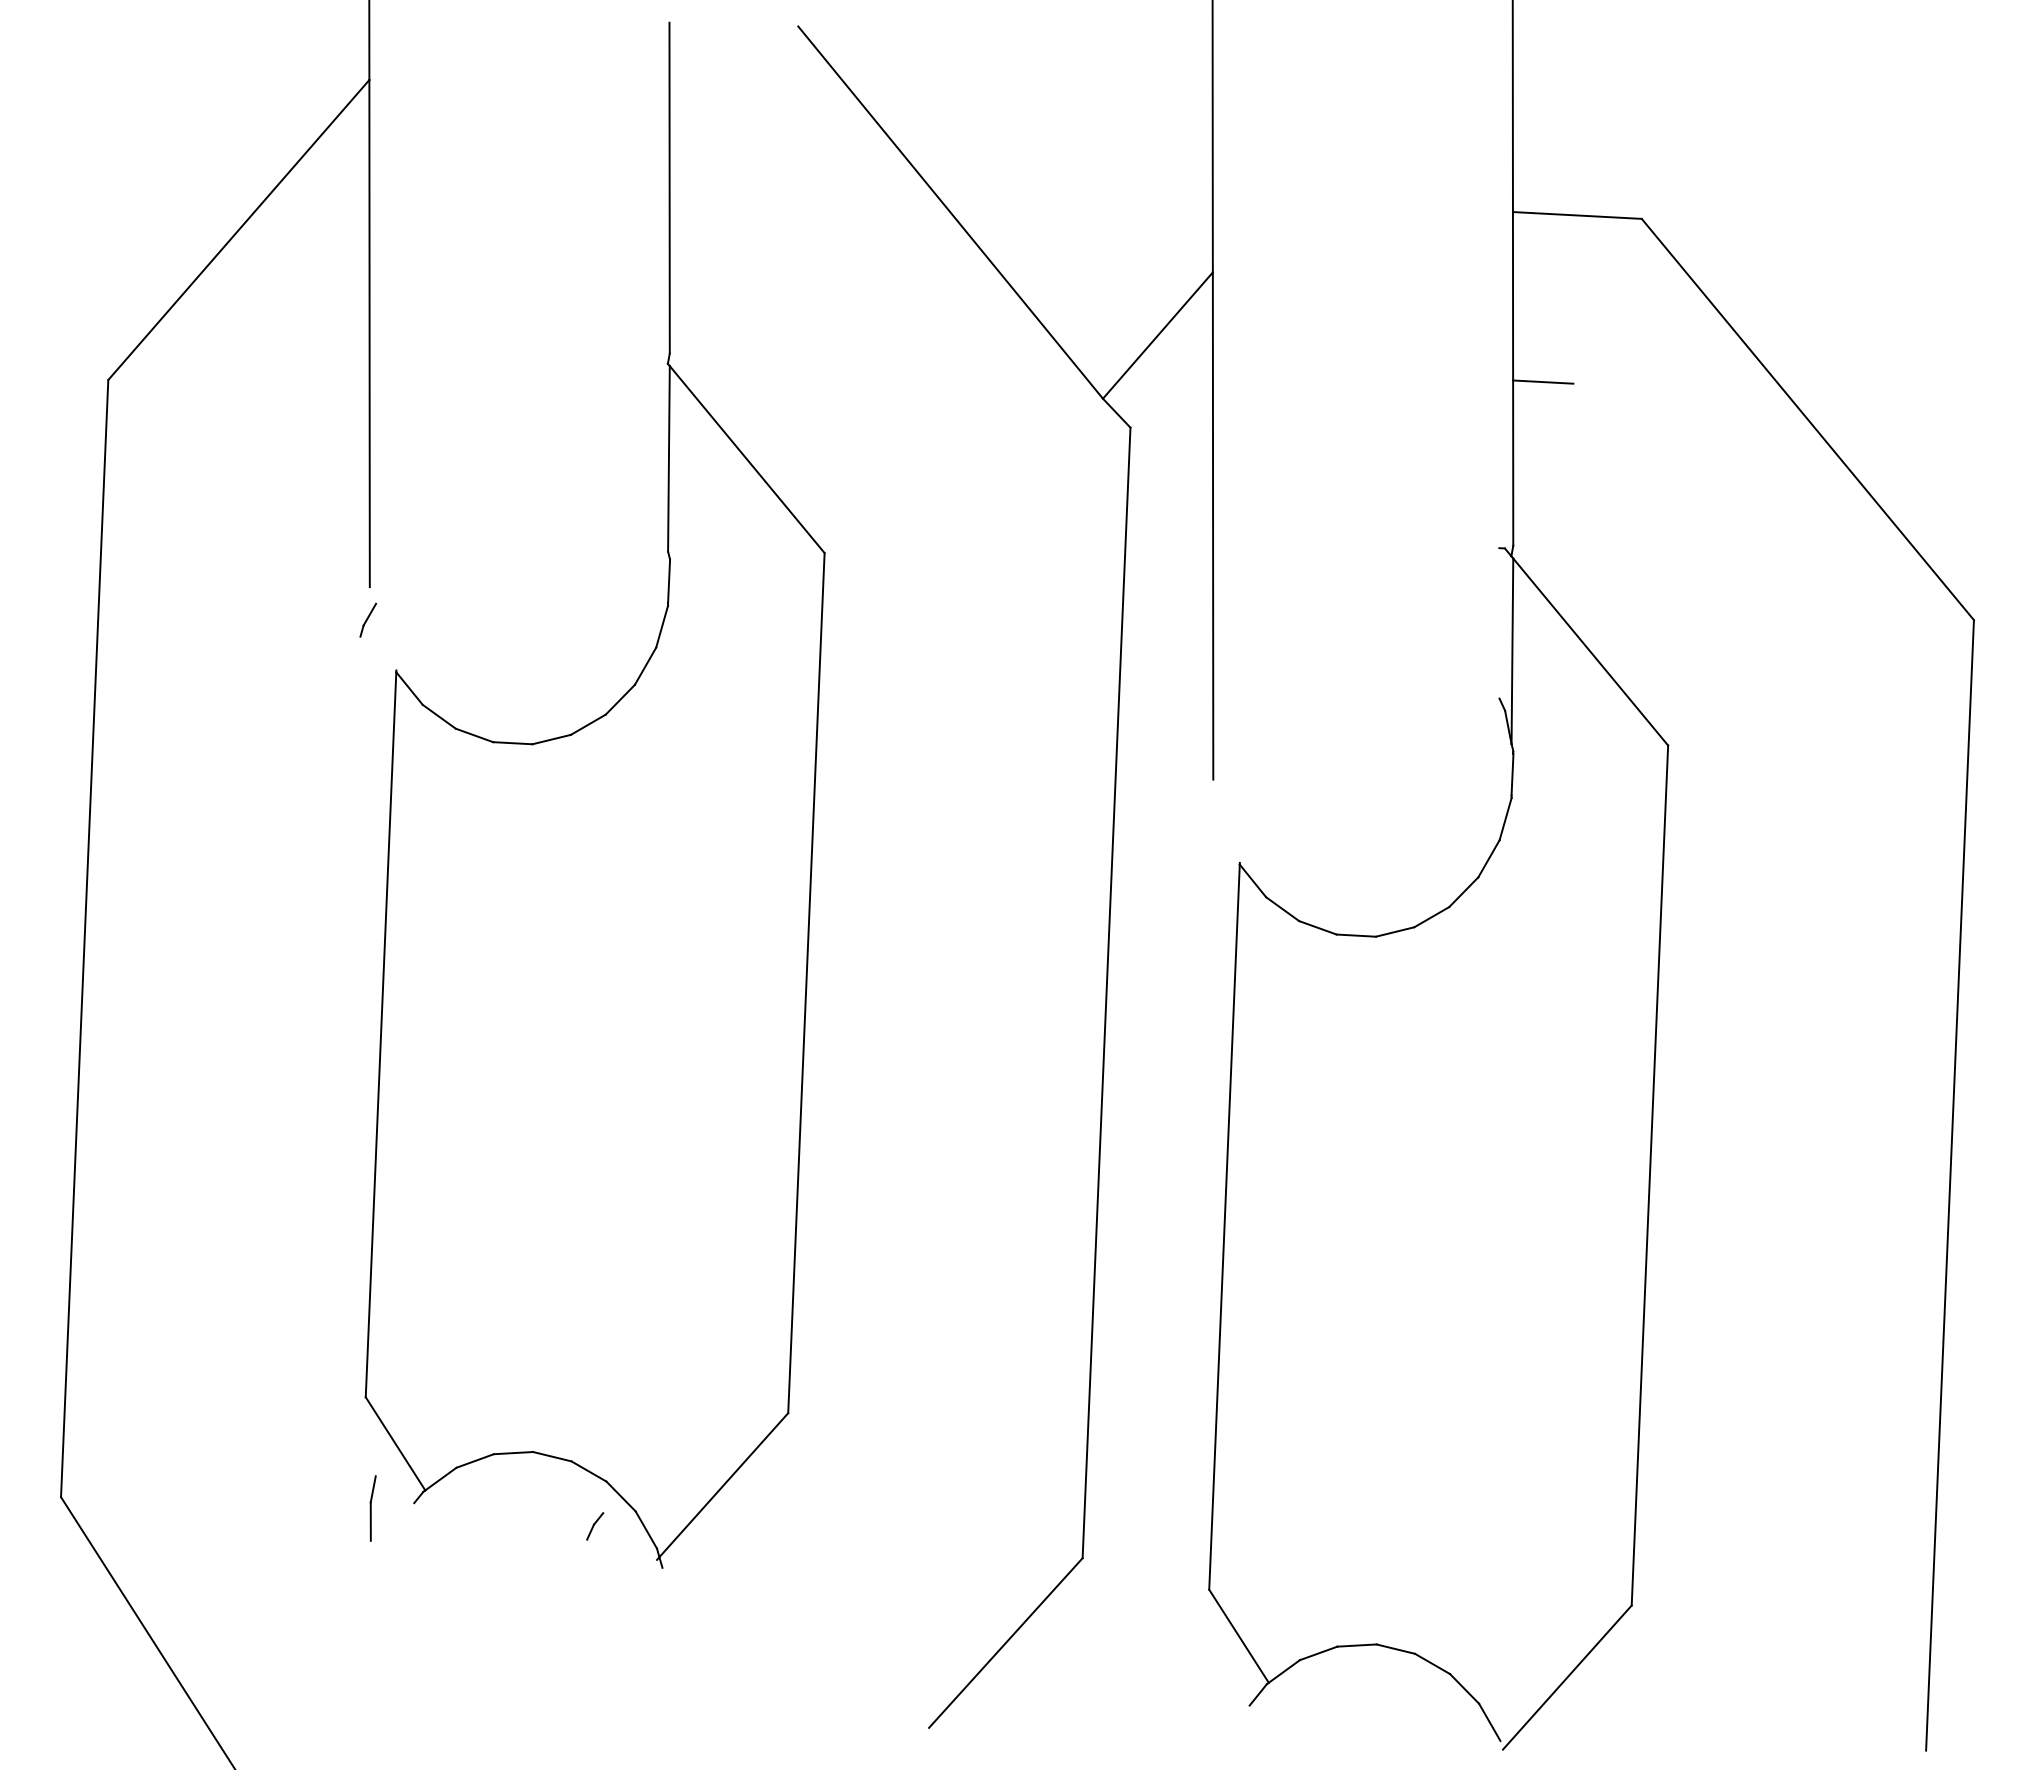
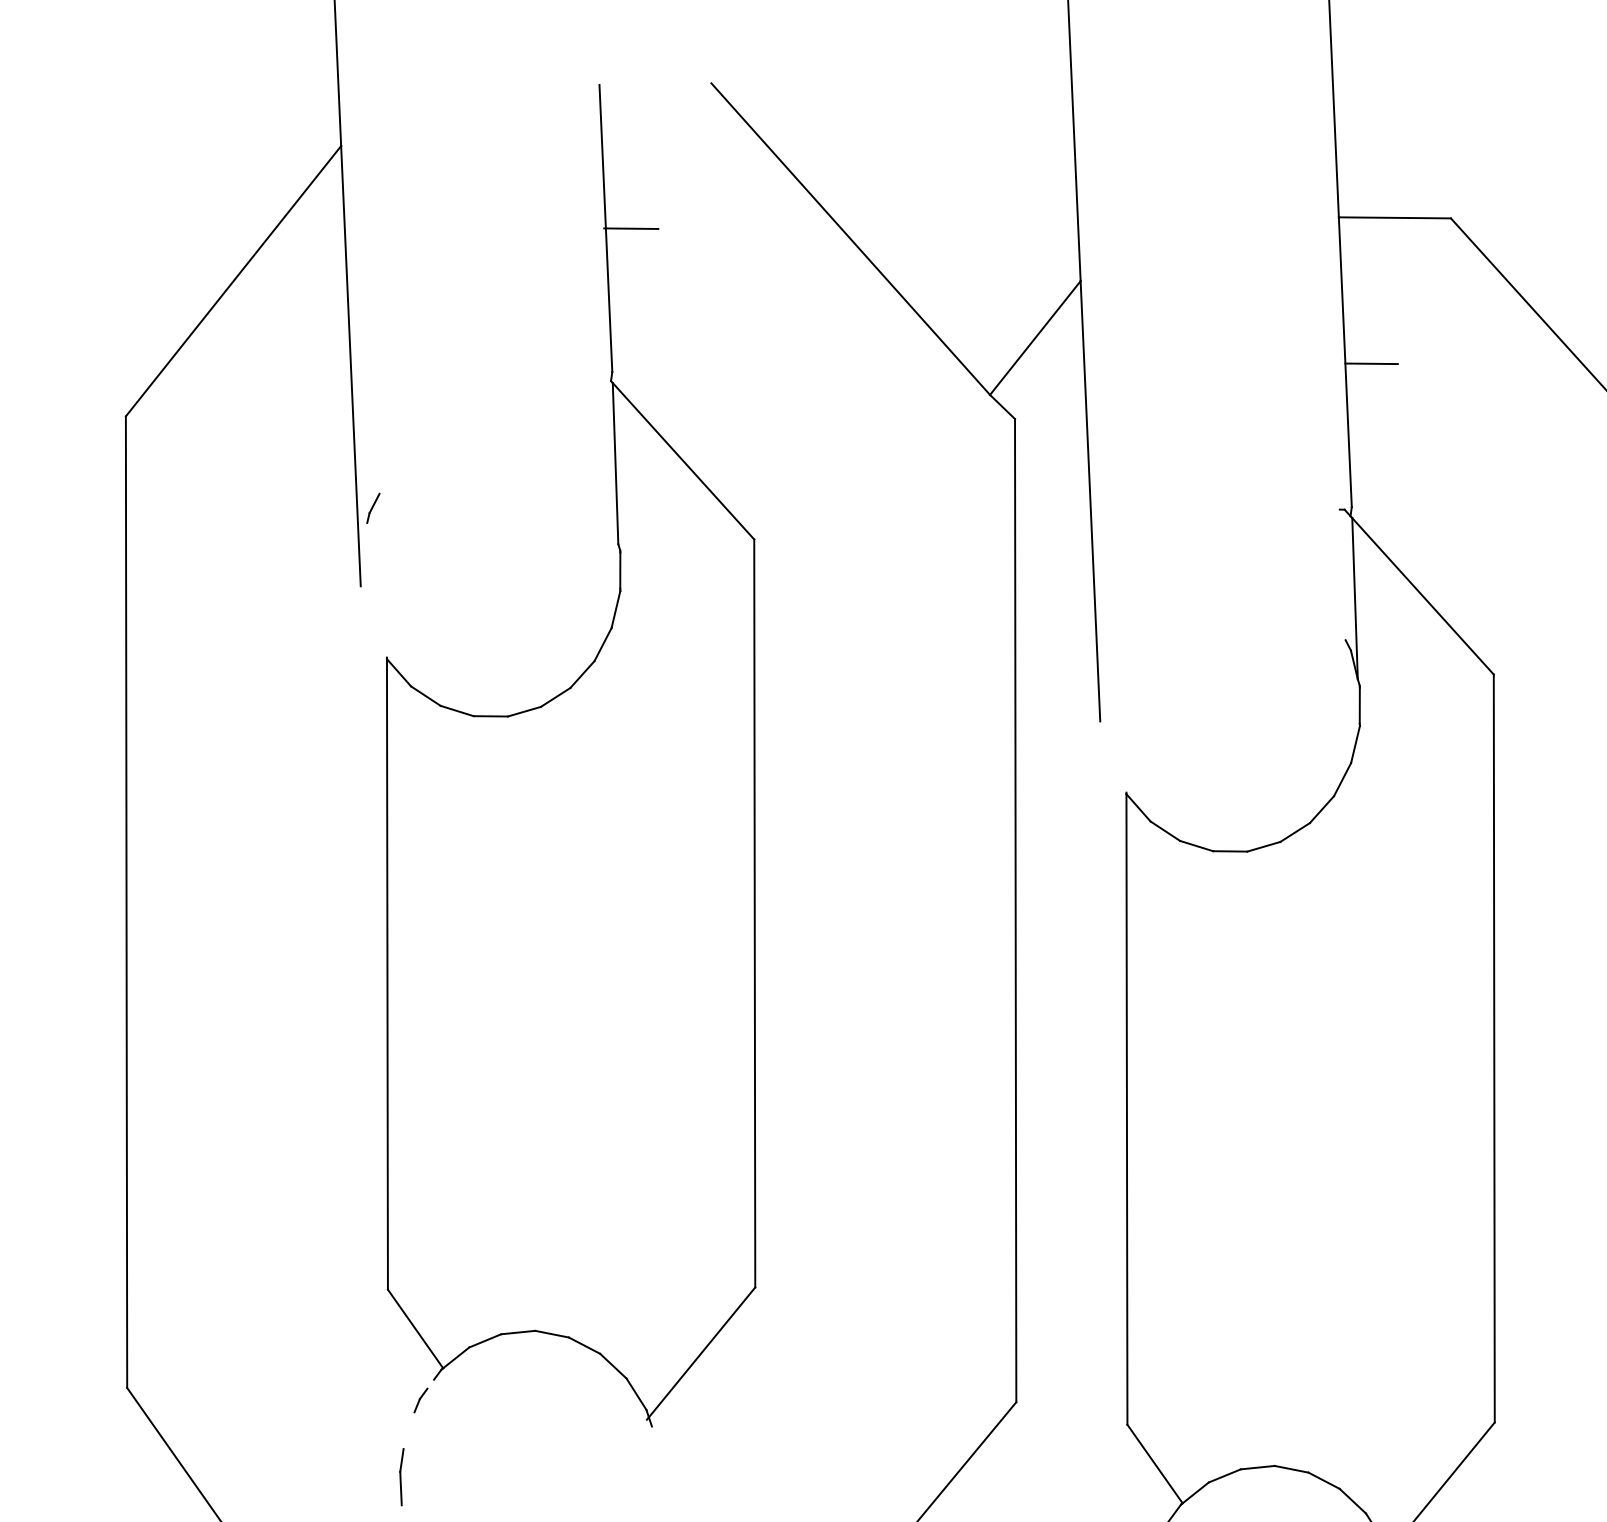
line: (698, 189) -> (631, 228), added
part: (368, 619) -> (373, 507), moved
part: (372, 1508) -> (401, 1477), moved
part: (595, 1526) -> (421, 1400), moved

